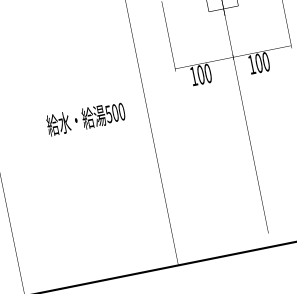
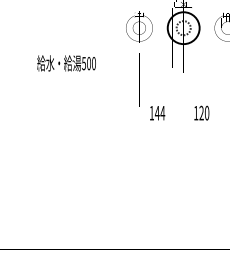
text: (258, 63) -> (201, 113), 100 -> 120
text: (203, 73) -> (159, 112), 100 -> 144
text: (85, 118) -> (66, 63), moved

